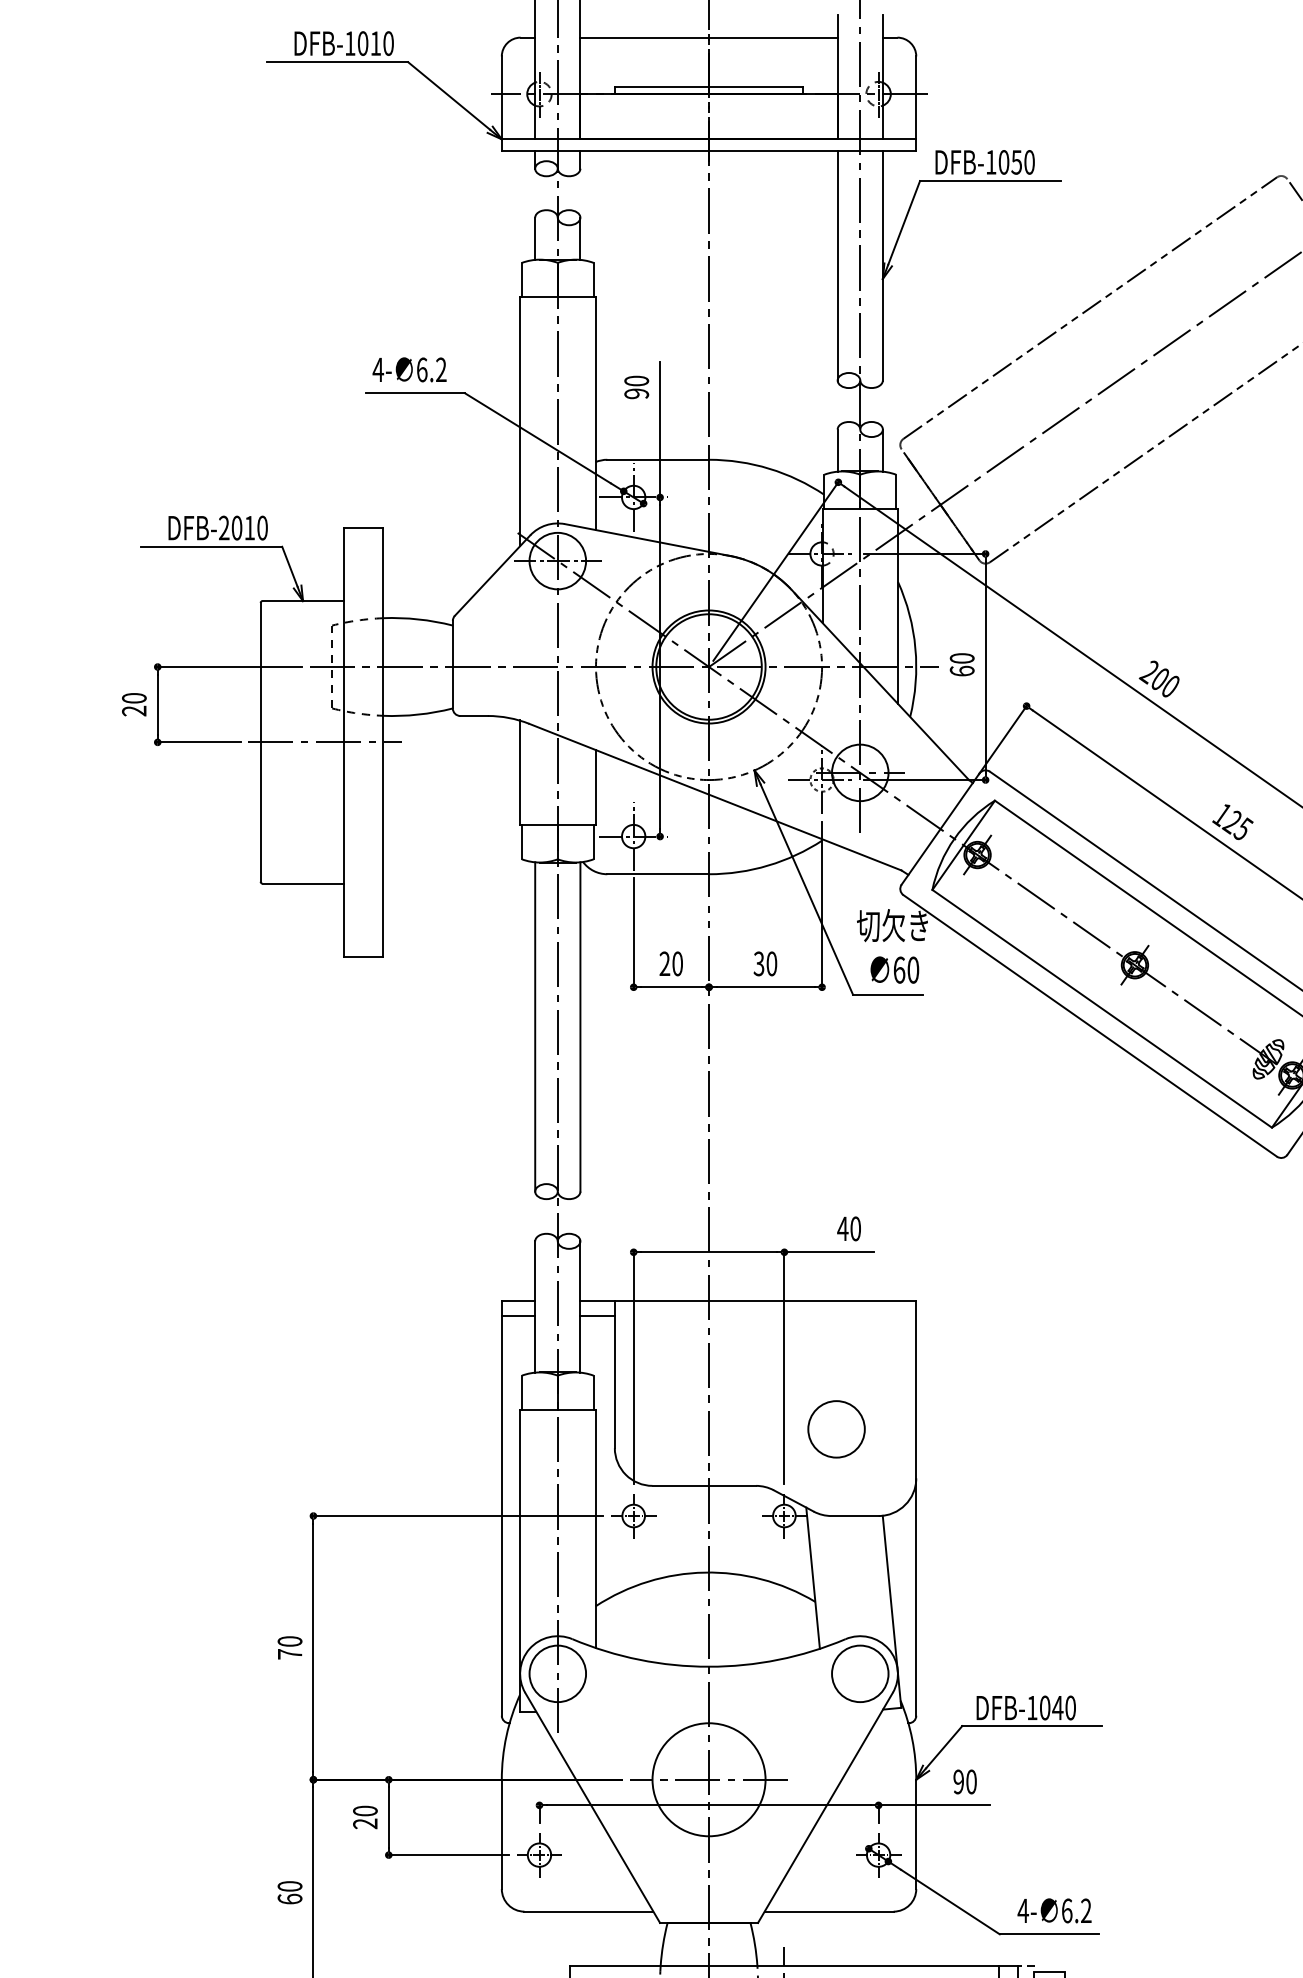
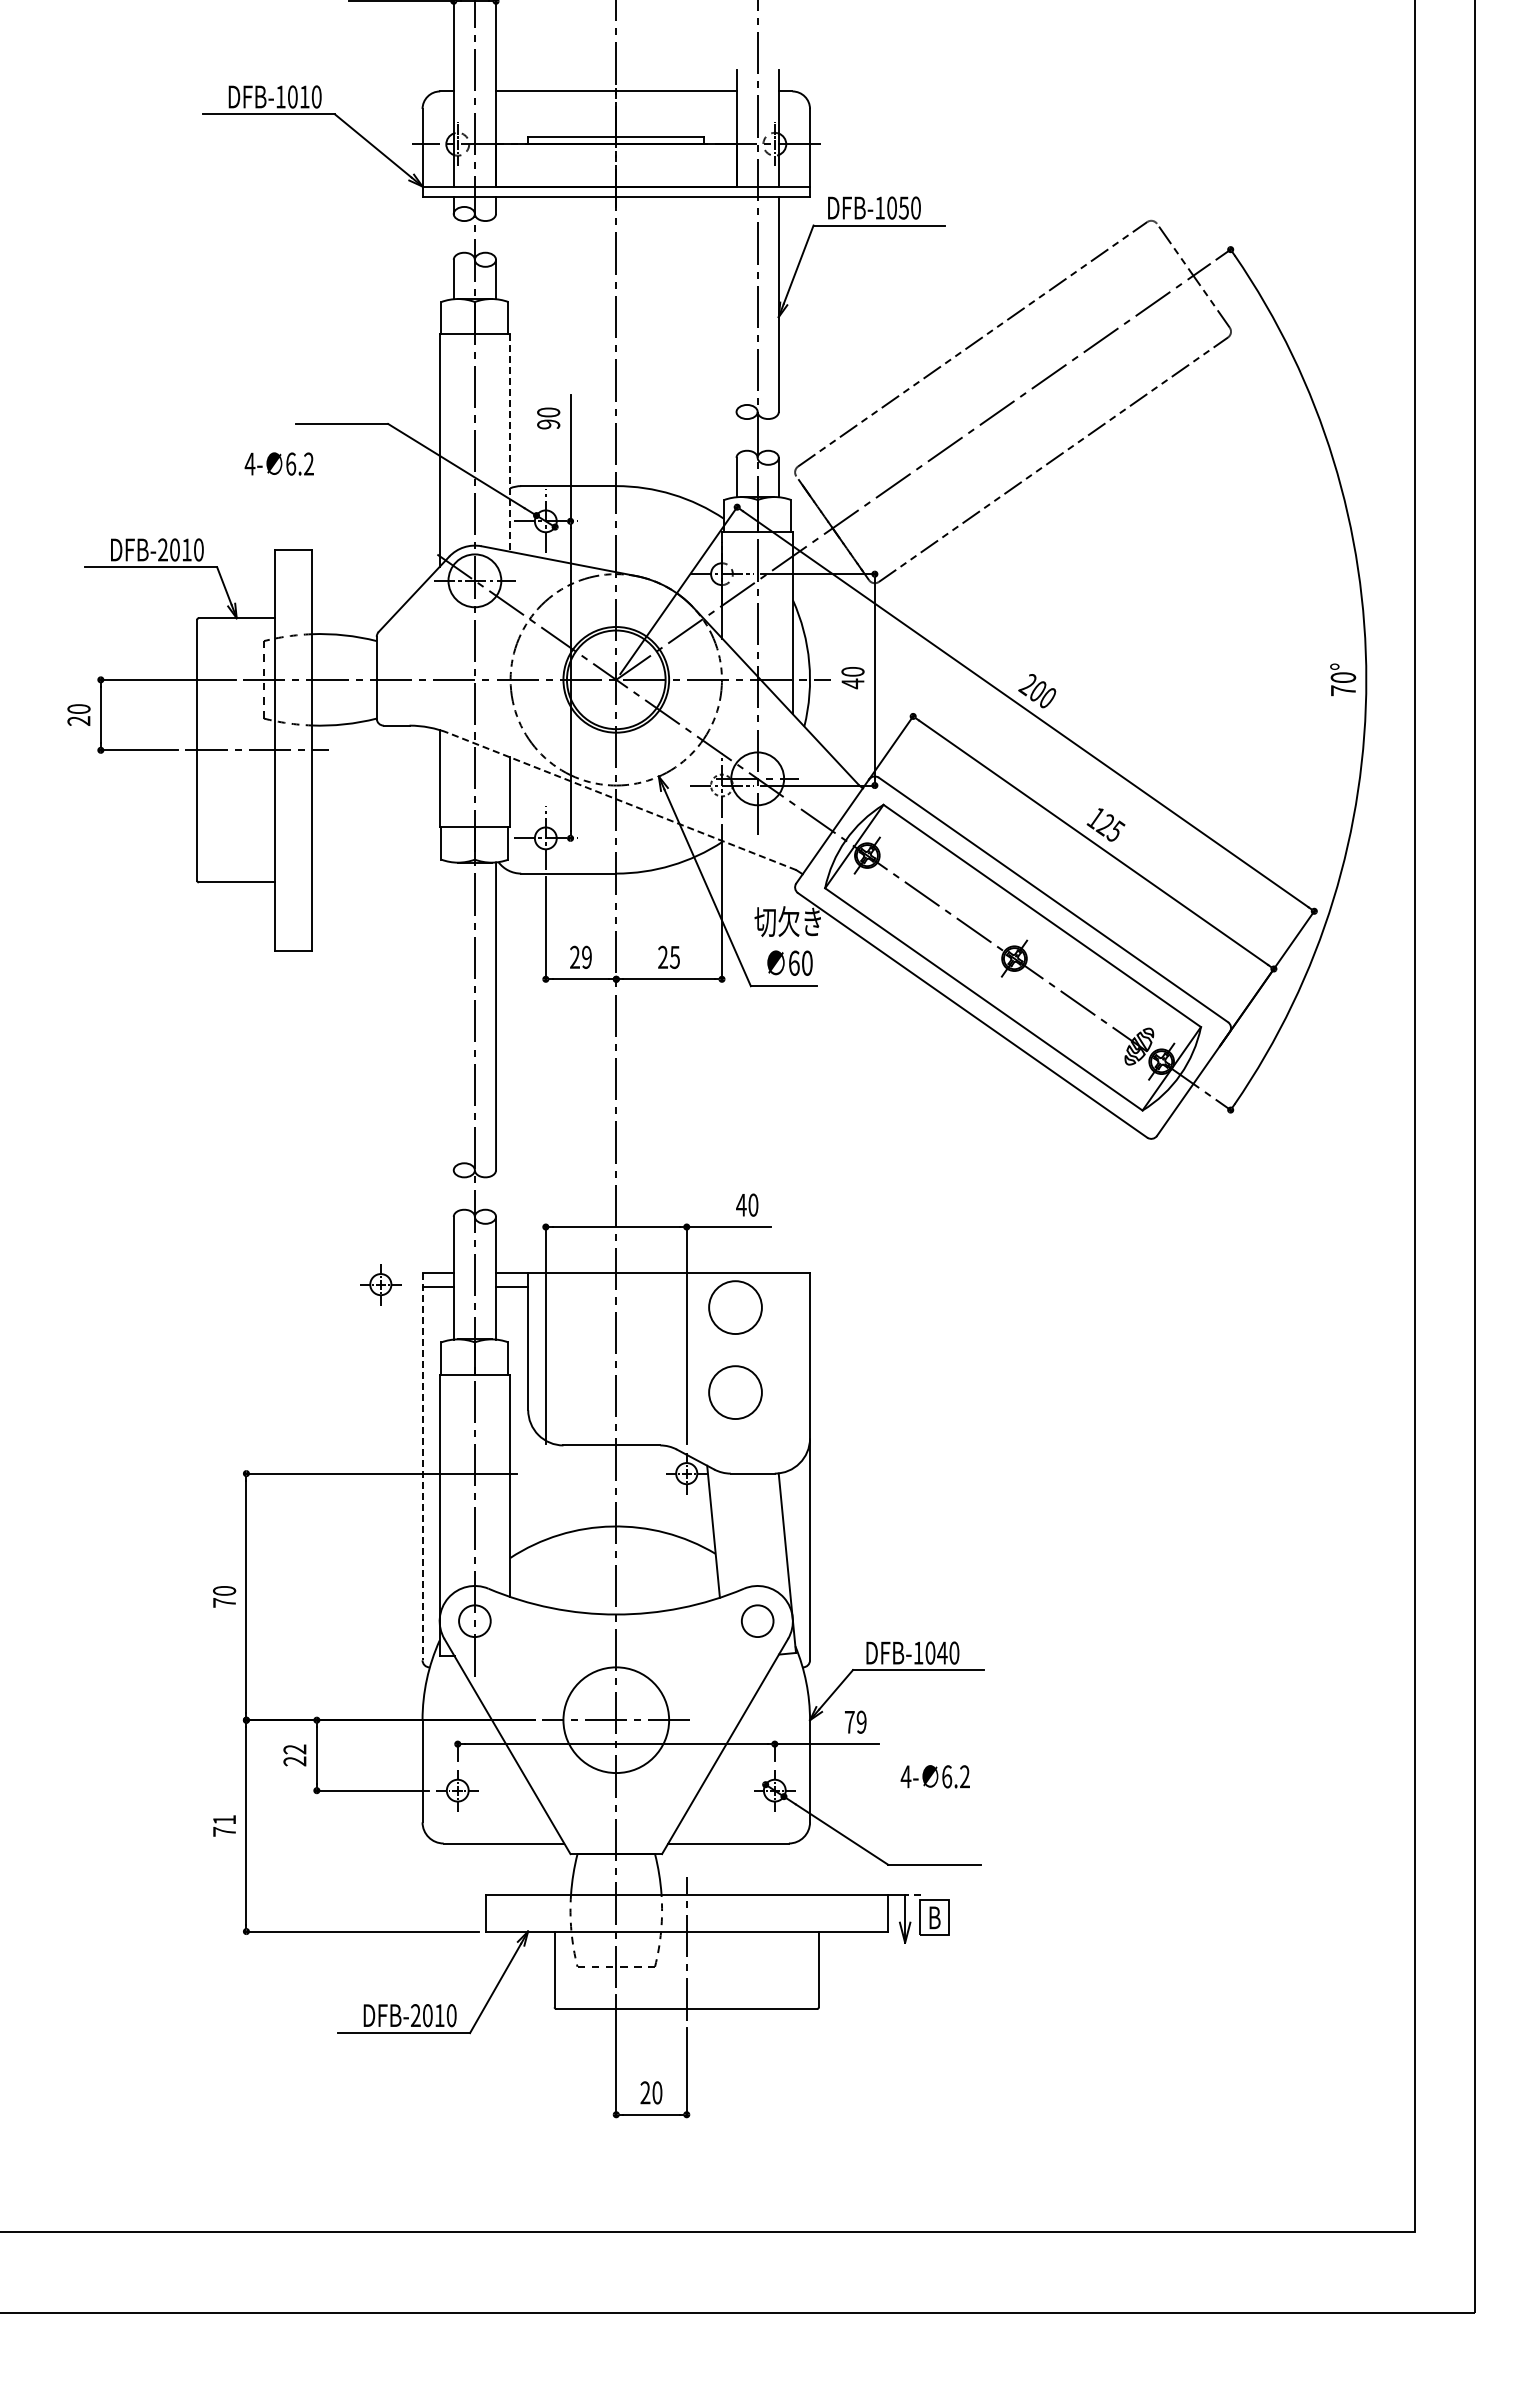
line: (837, 265) -> (736, 304), removed
text: (408, 369) -> (278, 463), moved
line: (595, 414) -> (510, 443), solid -> dashed
text: (961, 670) -> (852, 683), 60 -> 40
line: (714, 797) -> (621, 801), solid -> dashed
text: (764, 962) -> (668, 956), 30 -> 25
text: (677, 963) -> (586, 957), 20 -> 29
line: (534, 1027) -> (453, 1016), removed
circle: (836, 1338) -> (735, 1307), added
line: (501, 1508) -> (422, 1466), solid -> dashed
part: (633, 1515) -> (380, 1284), moved
circle: (557, 1673) -> (474, 1620), size x0.6
circle: (860, 1673) -> (757, 1620), size x0.6
text: (964, 1781) -> (855, 1721), 90 -> 79
text: (364, 1811) -> (294, 1749), 20 -> 22
text: (289, 1892) -> (224, 1825), 60 -> 71
text: (1053, 1910) -> (934, 1776), moved

